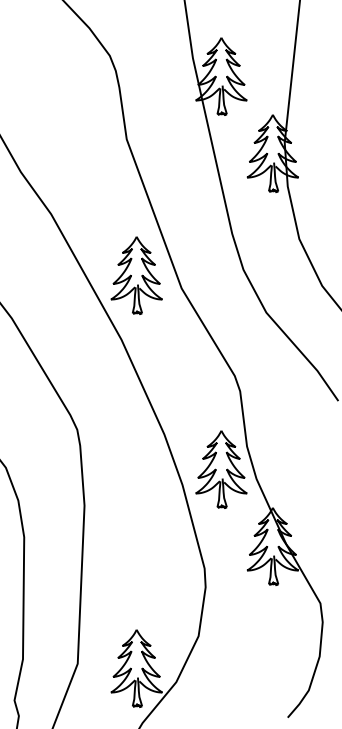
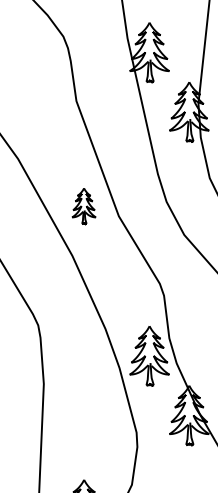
part: (136, 275) -> (83, 206), size x0.6

